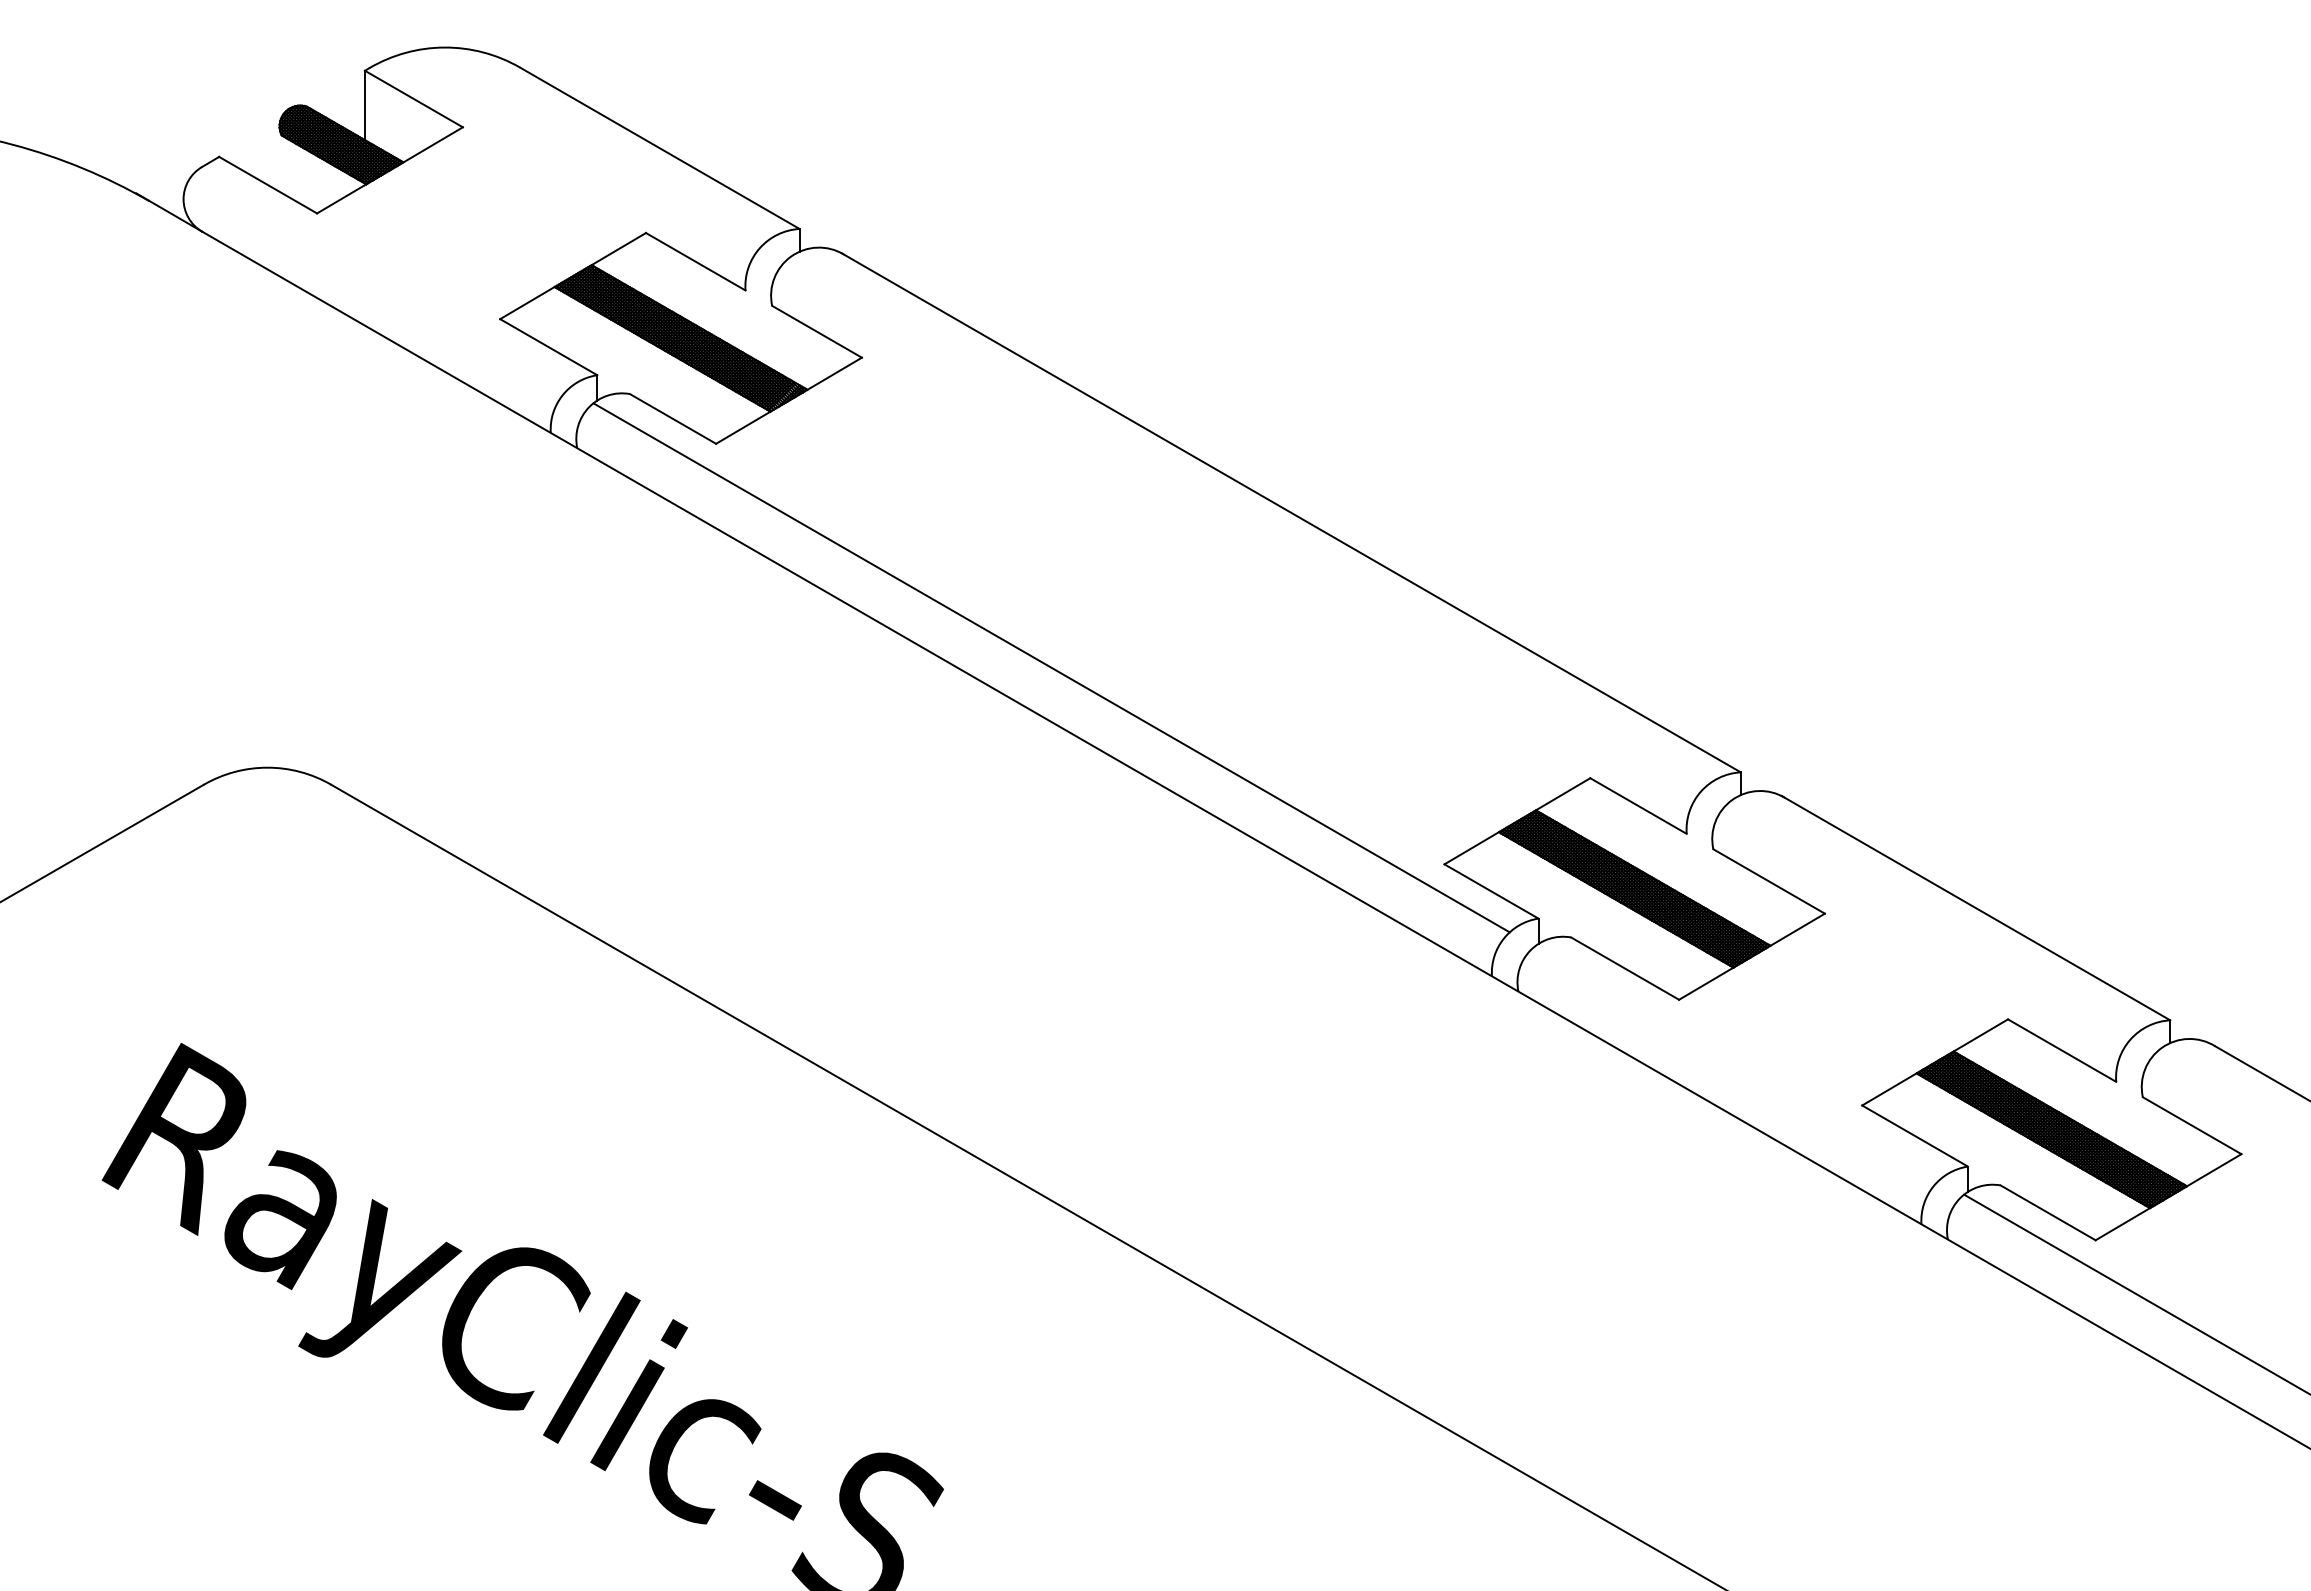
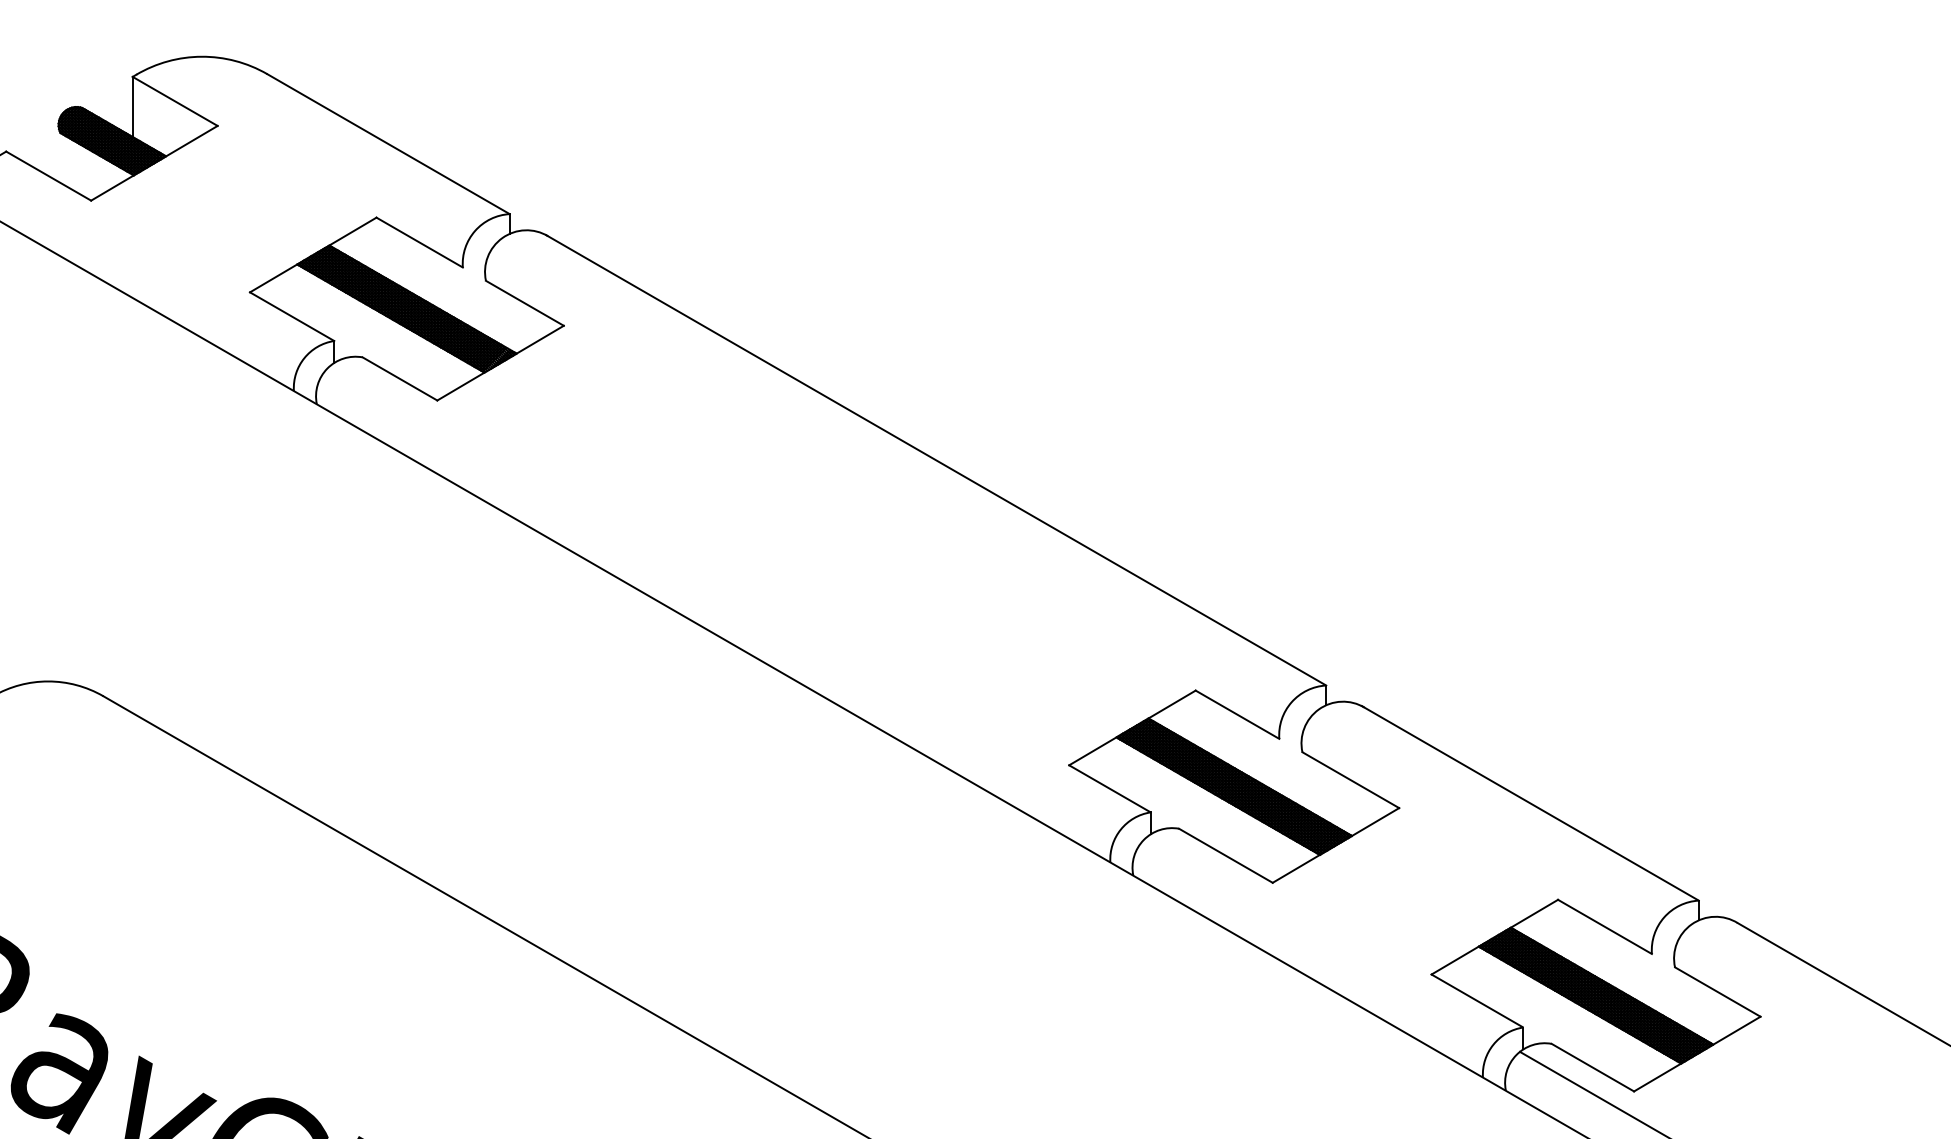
line: (1051, 667) -> (728, 594), removed

